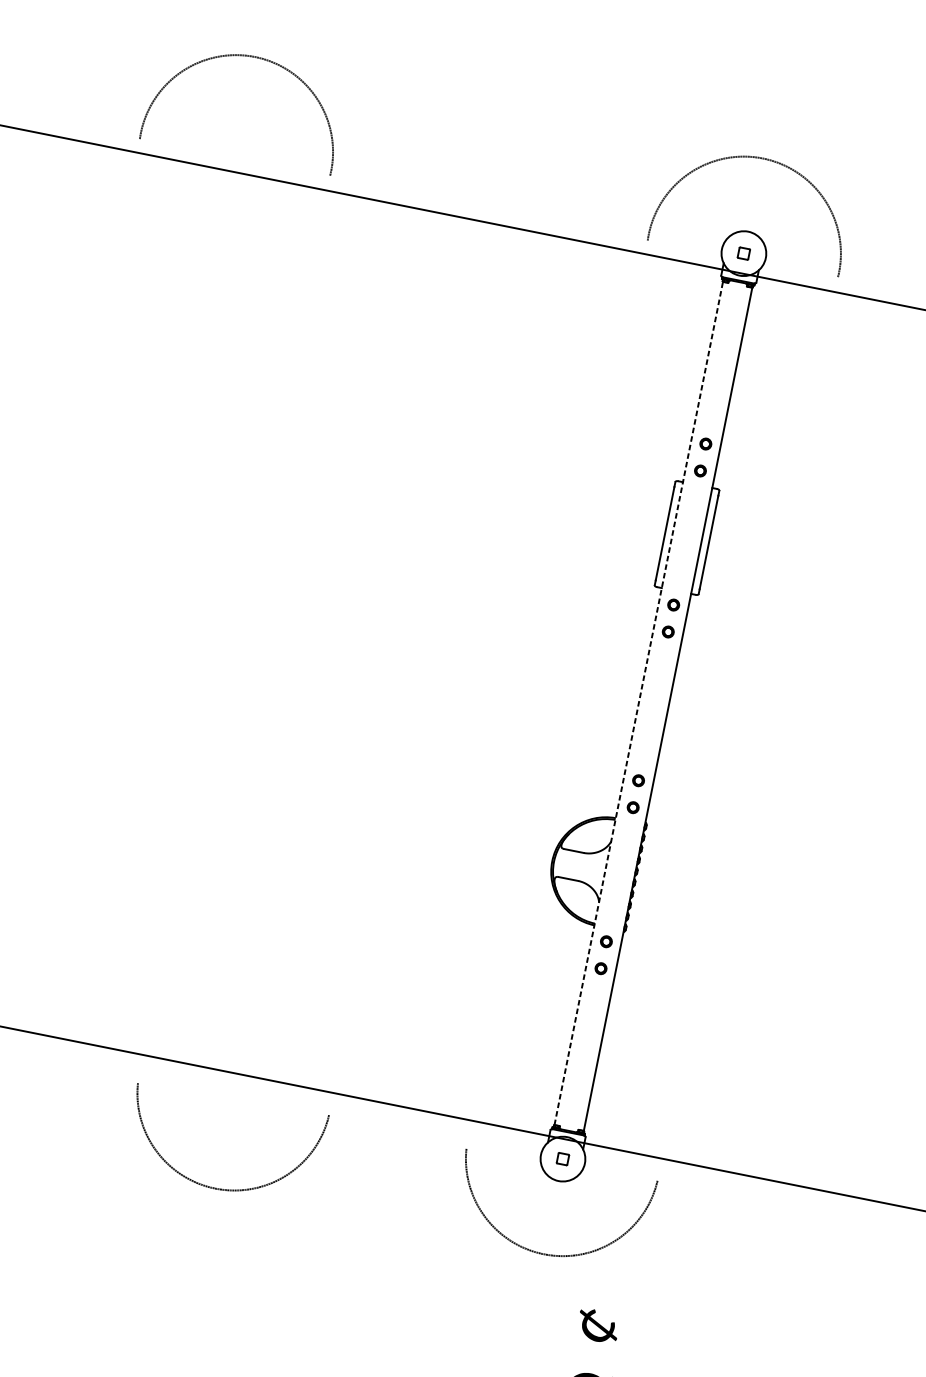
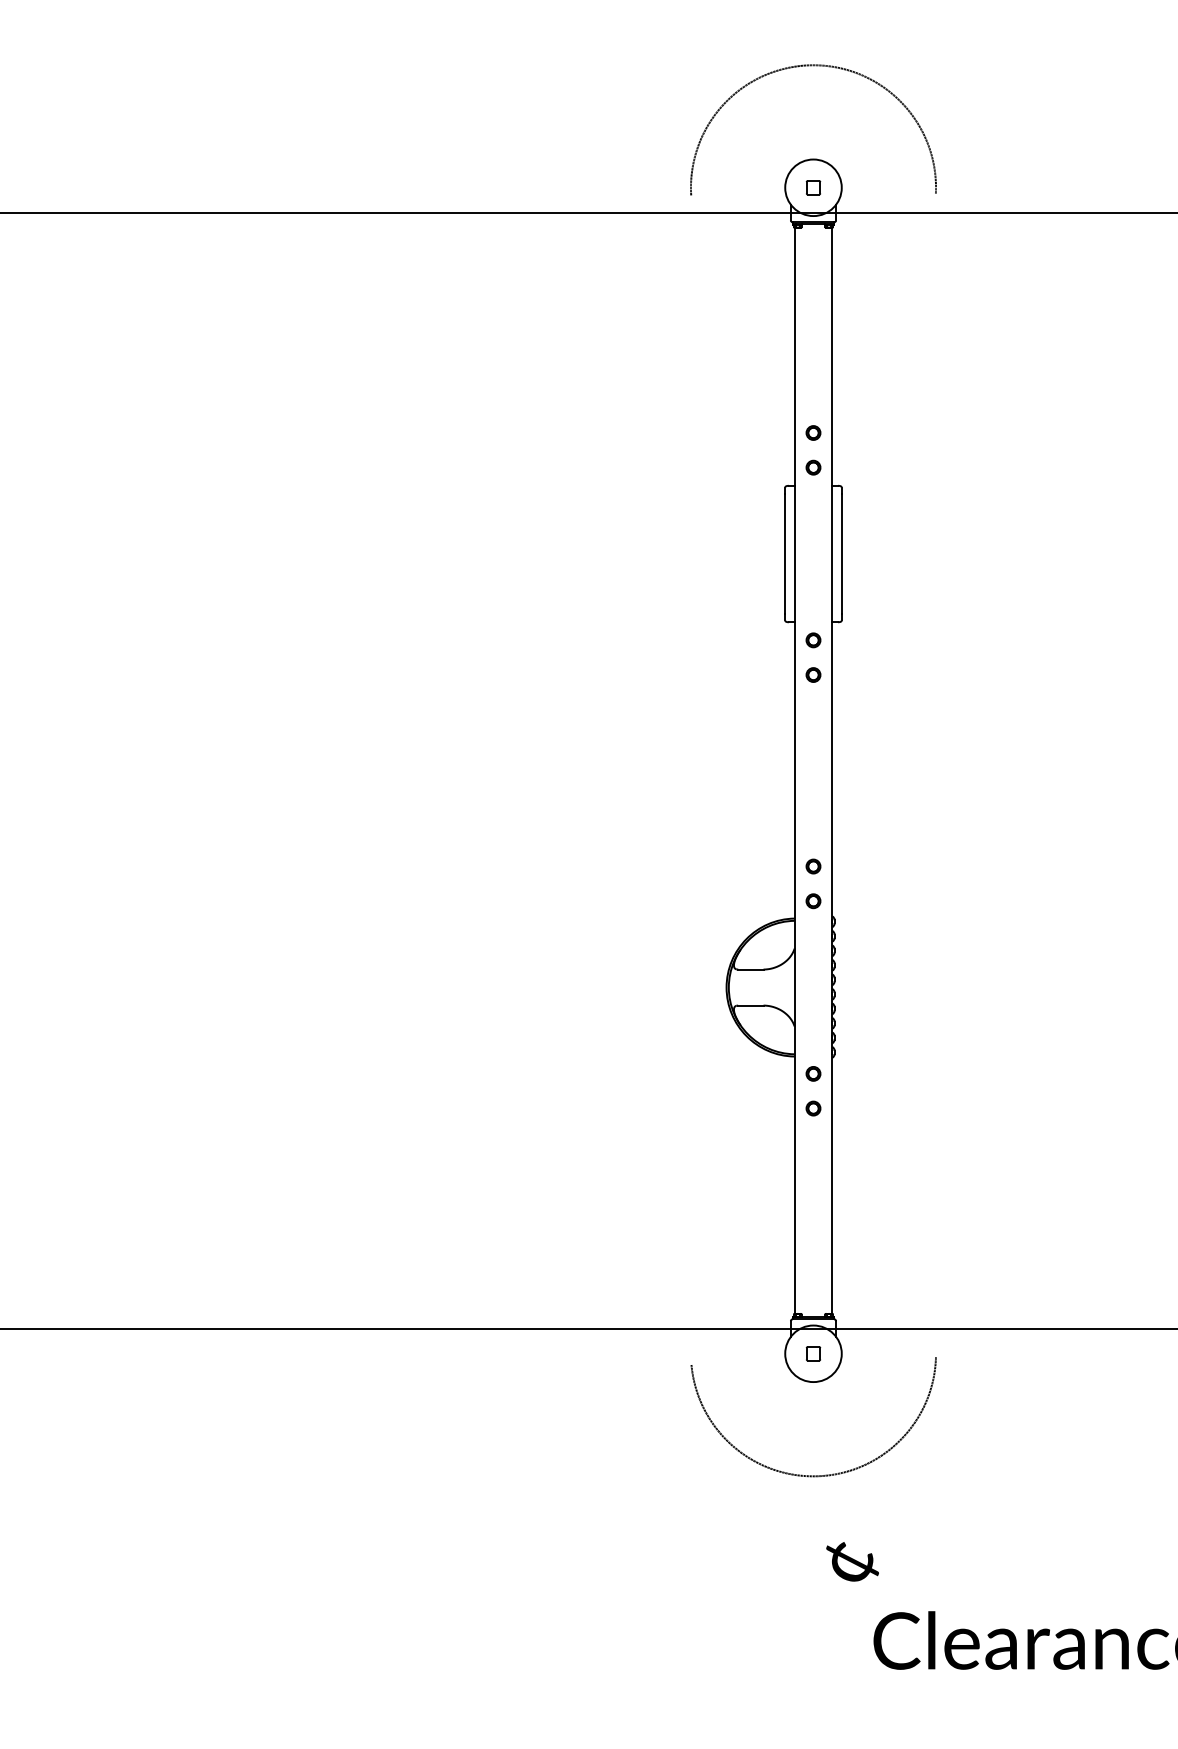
arc: (254, 57) -> (159, 66), removed
line: (638, 703) -> (794, 770), dashed -> solid
arc: (215, 1187) -> (390, 1475), removed
text: (598, 1325) -> (852, 1561), moved

